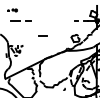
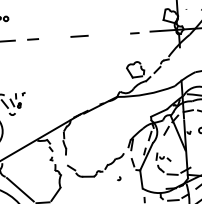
line: (42, 35) -> (78, 35), moved

